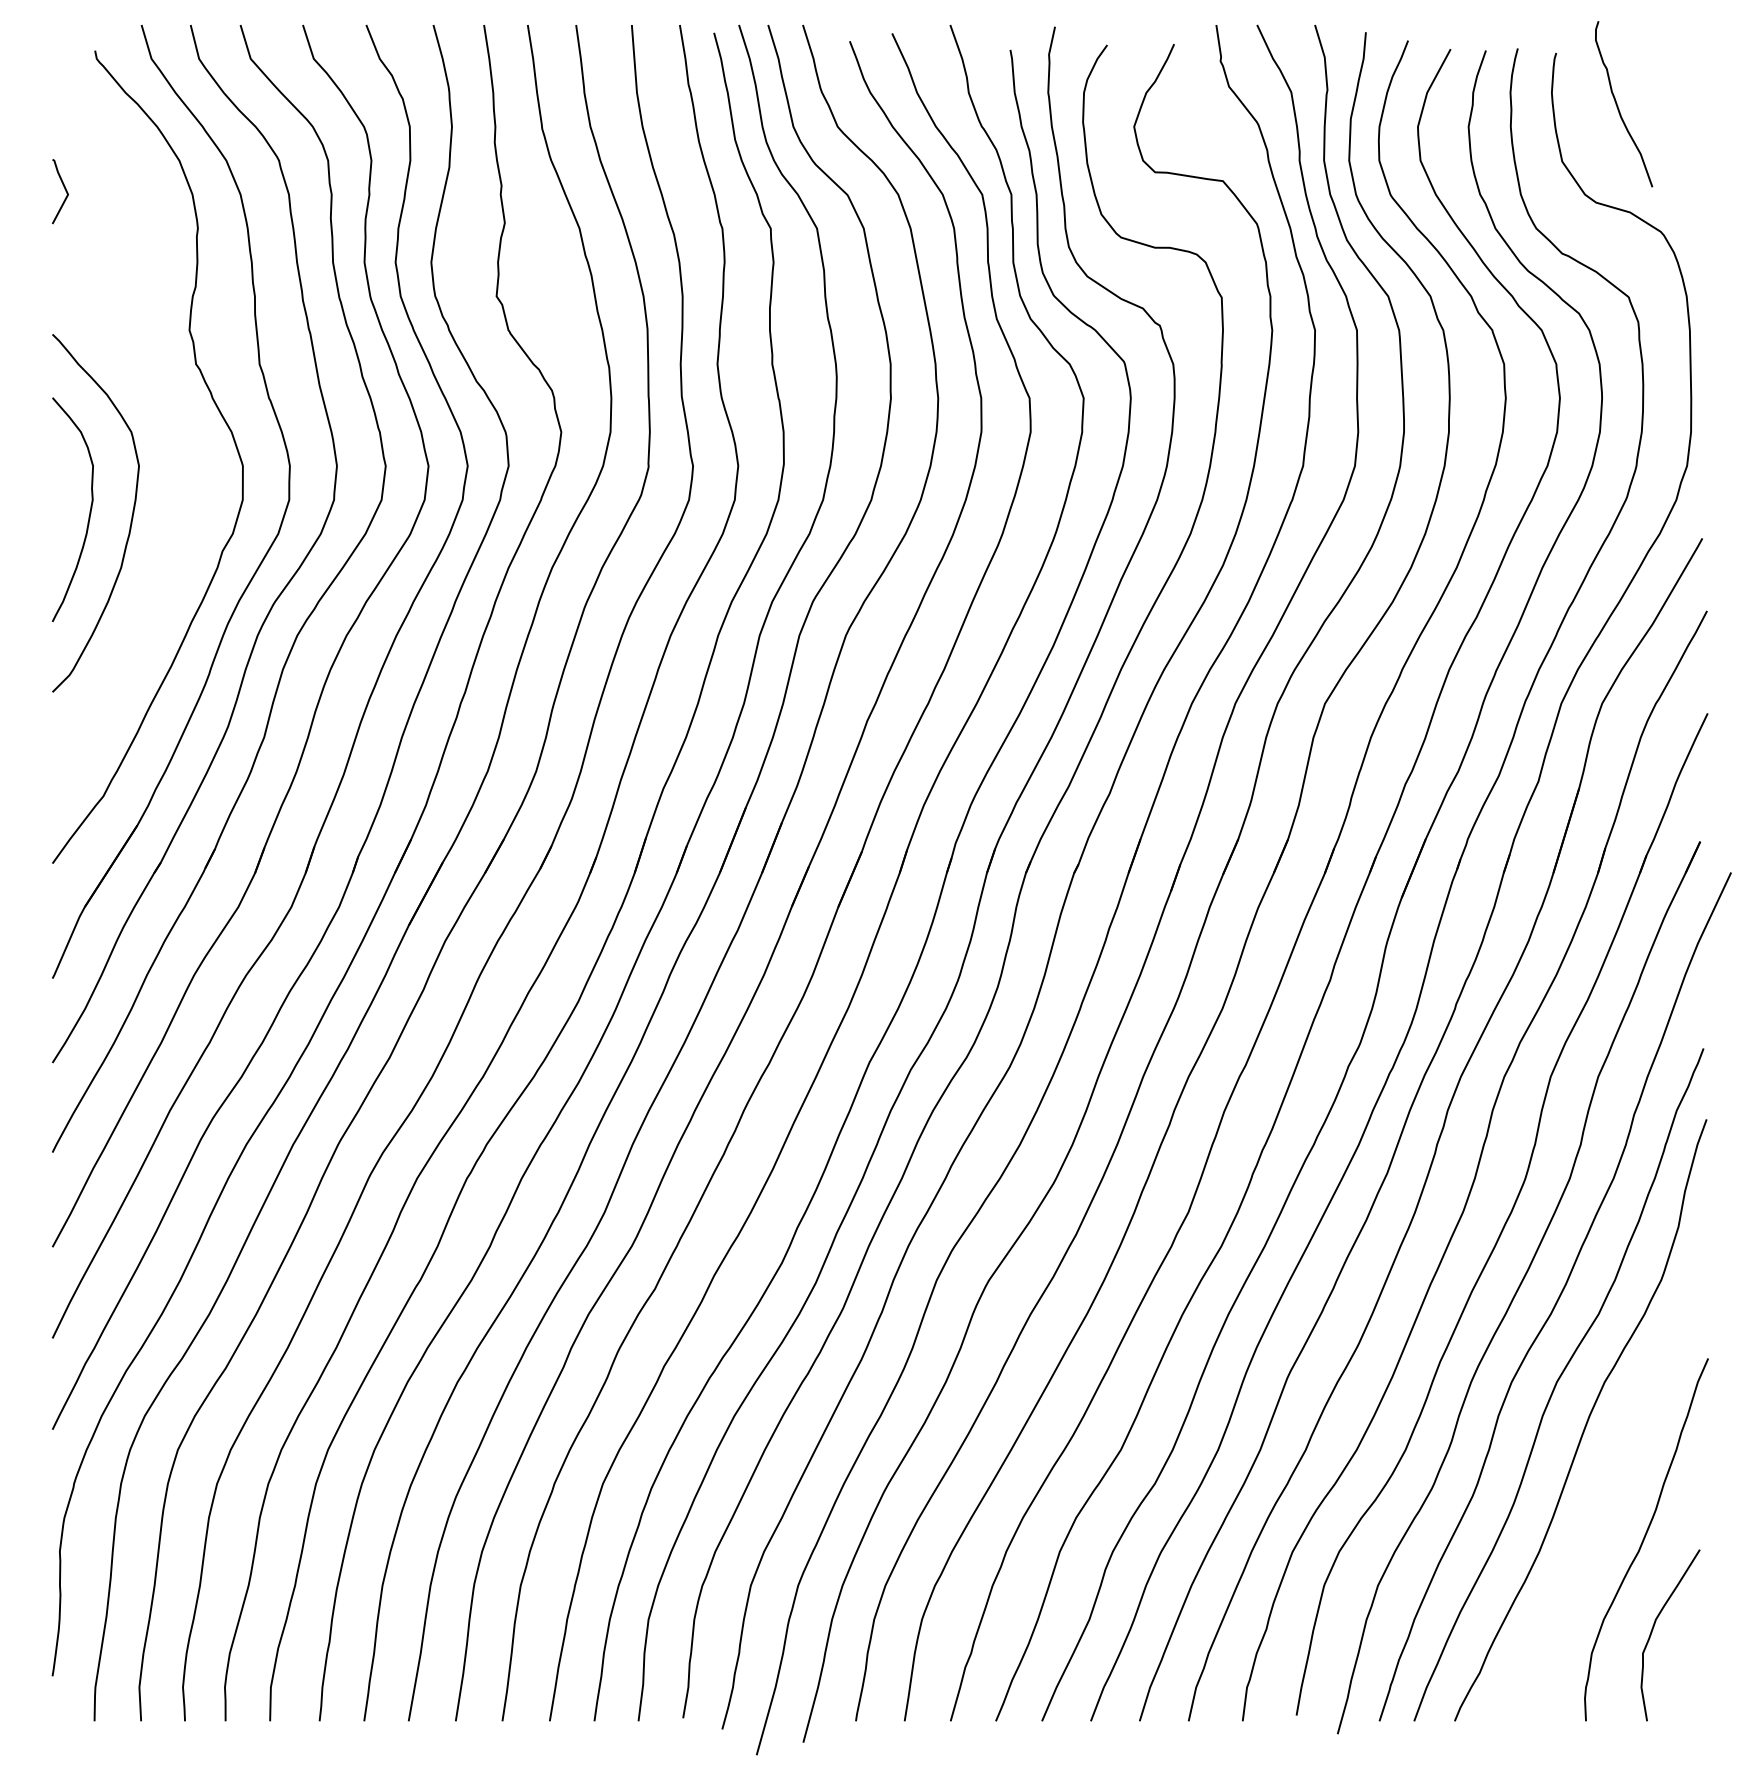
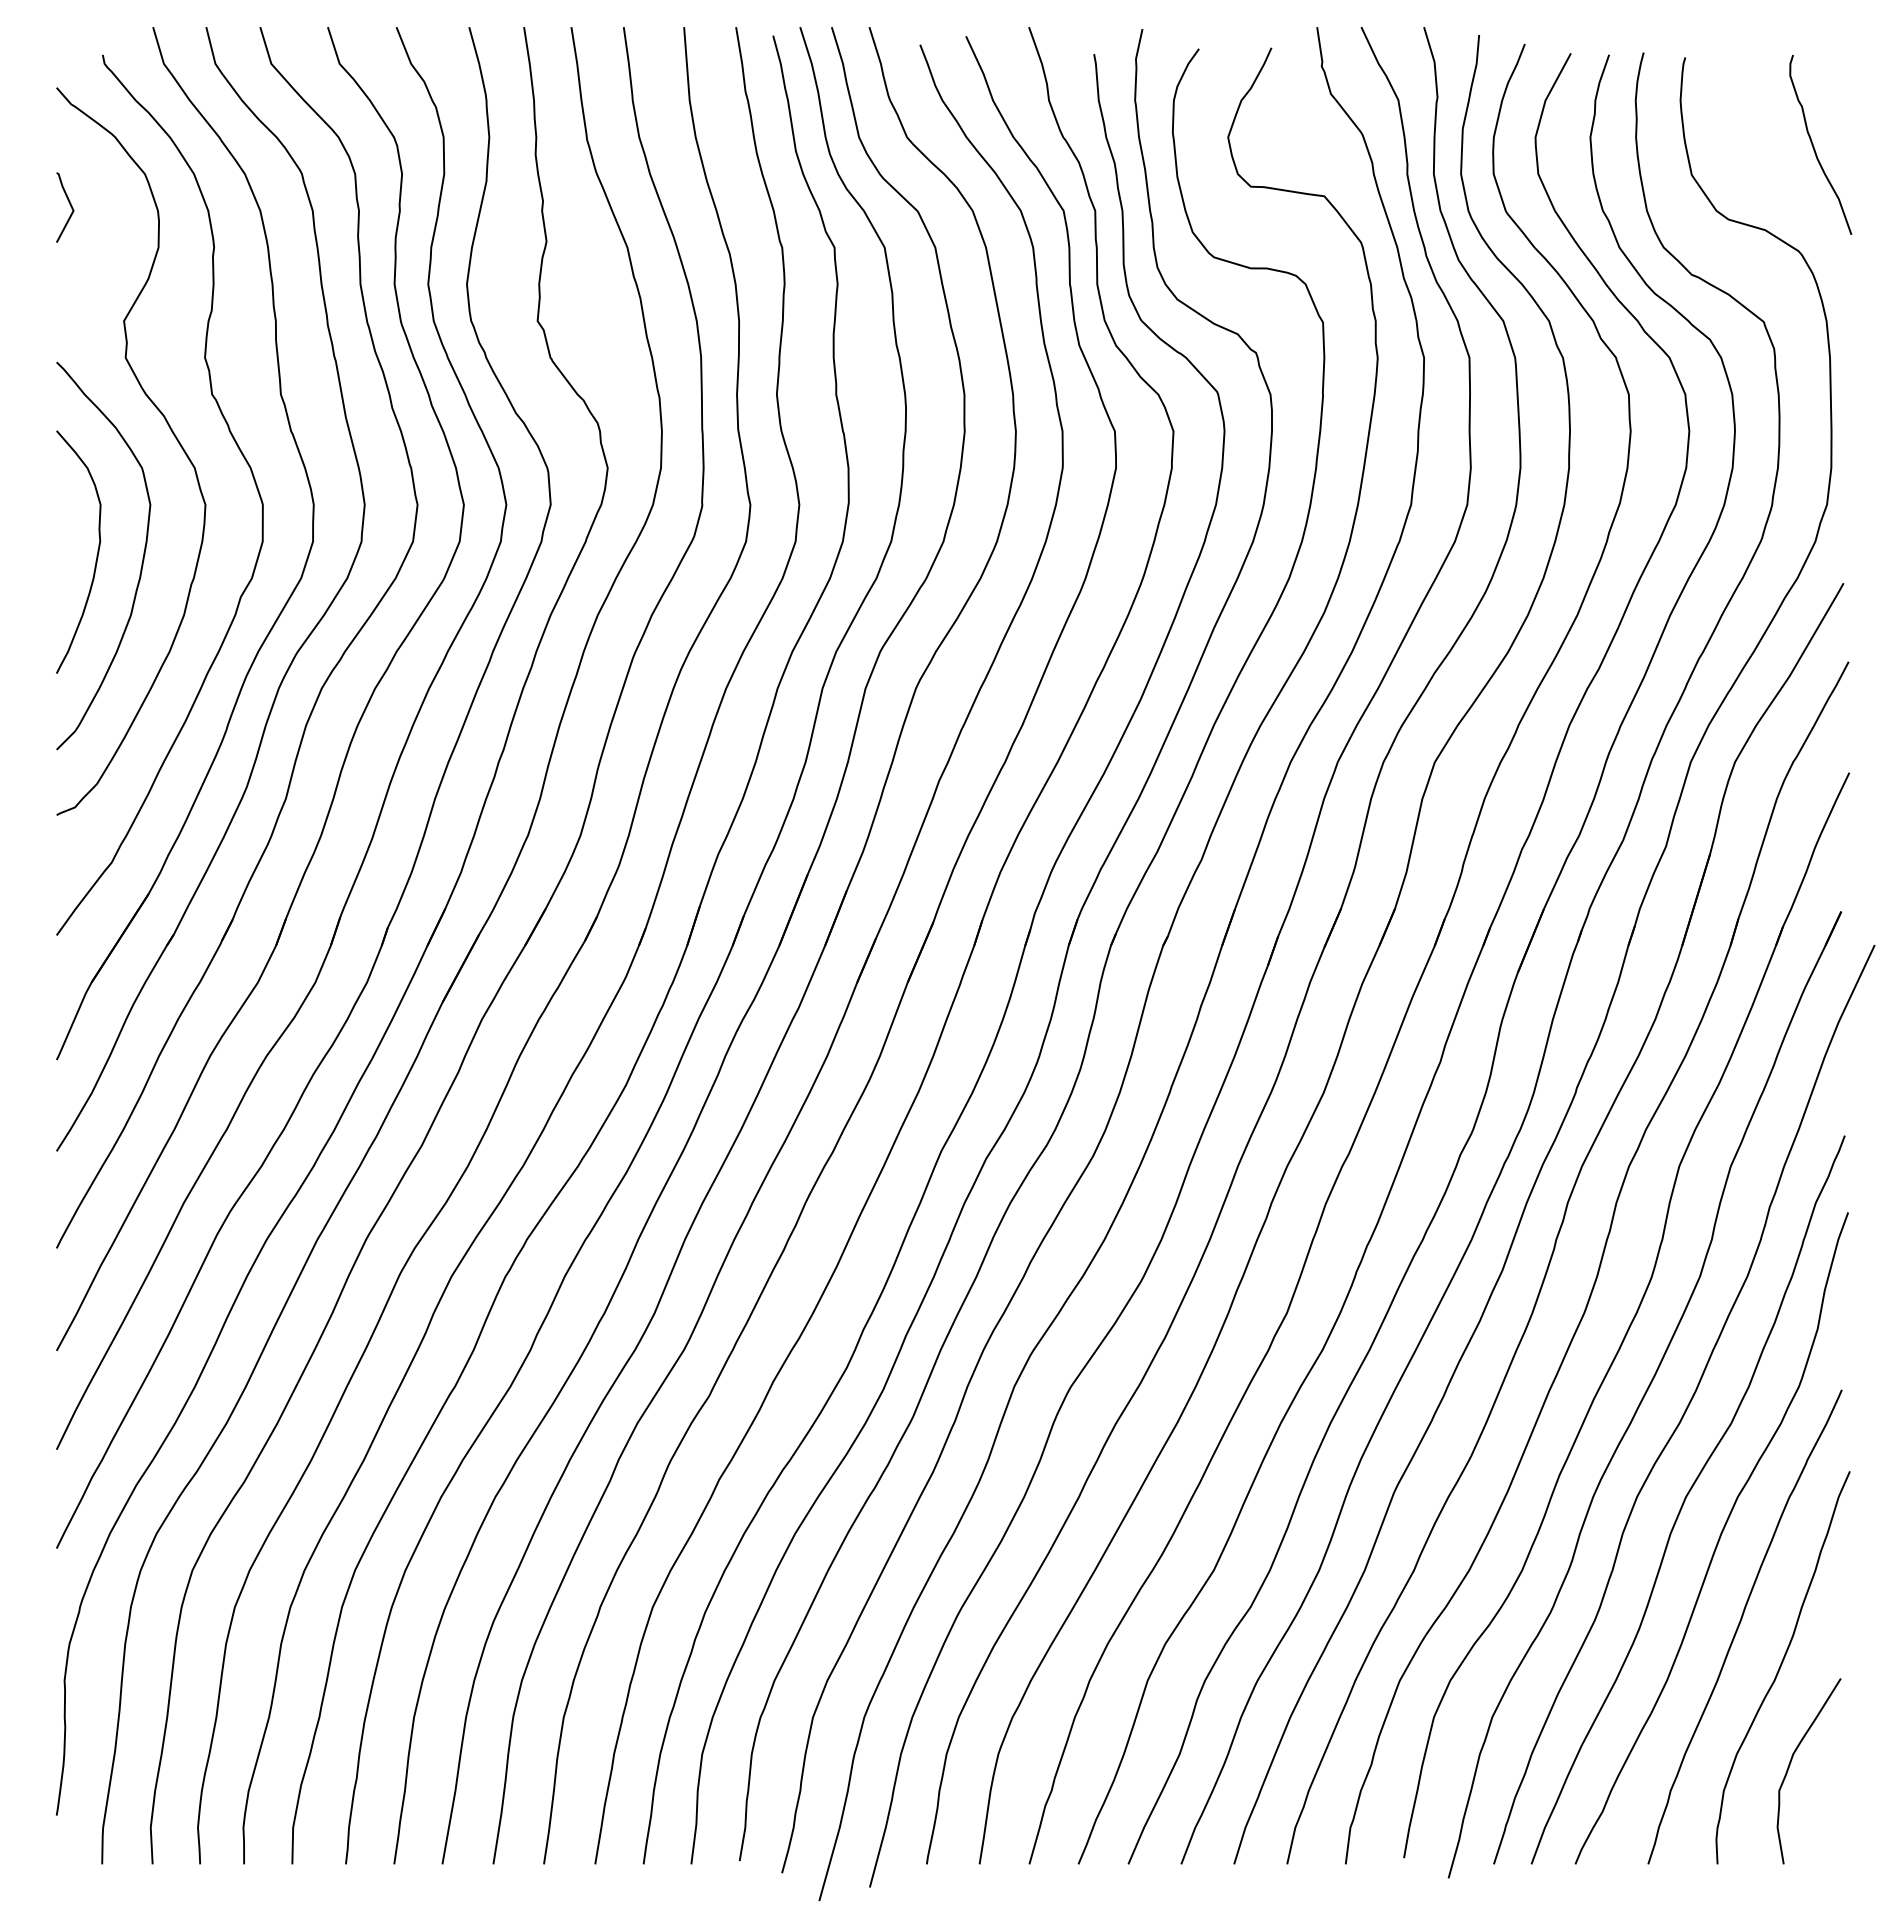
curve: (1618, 105) -> (1814, 146), moved
curve: (157, 397) -> (170, 430), added
curve: (1607, 1499) -> (1740, 1624), added

